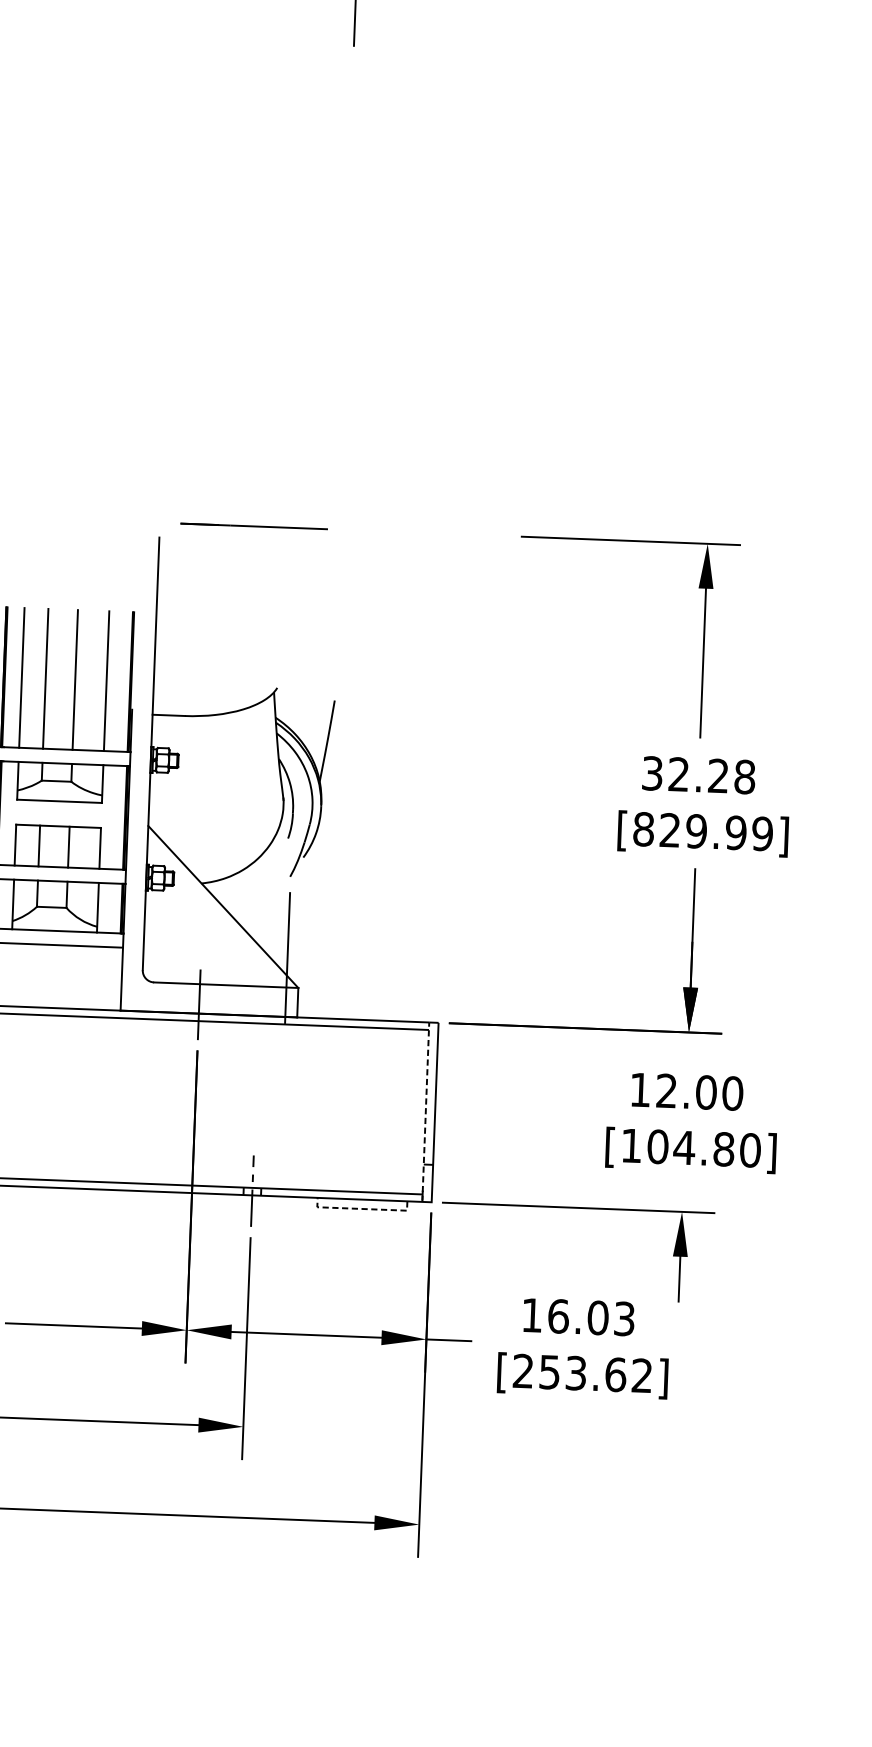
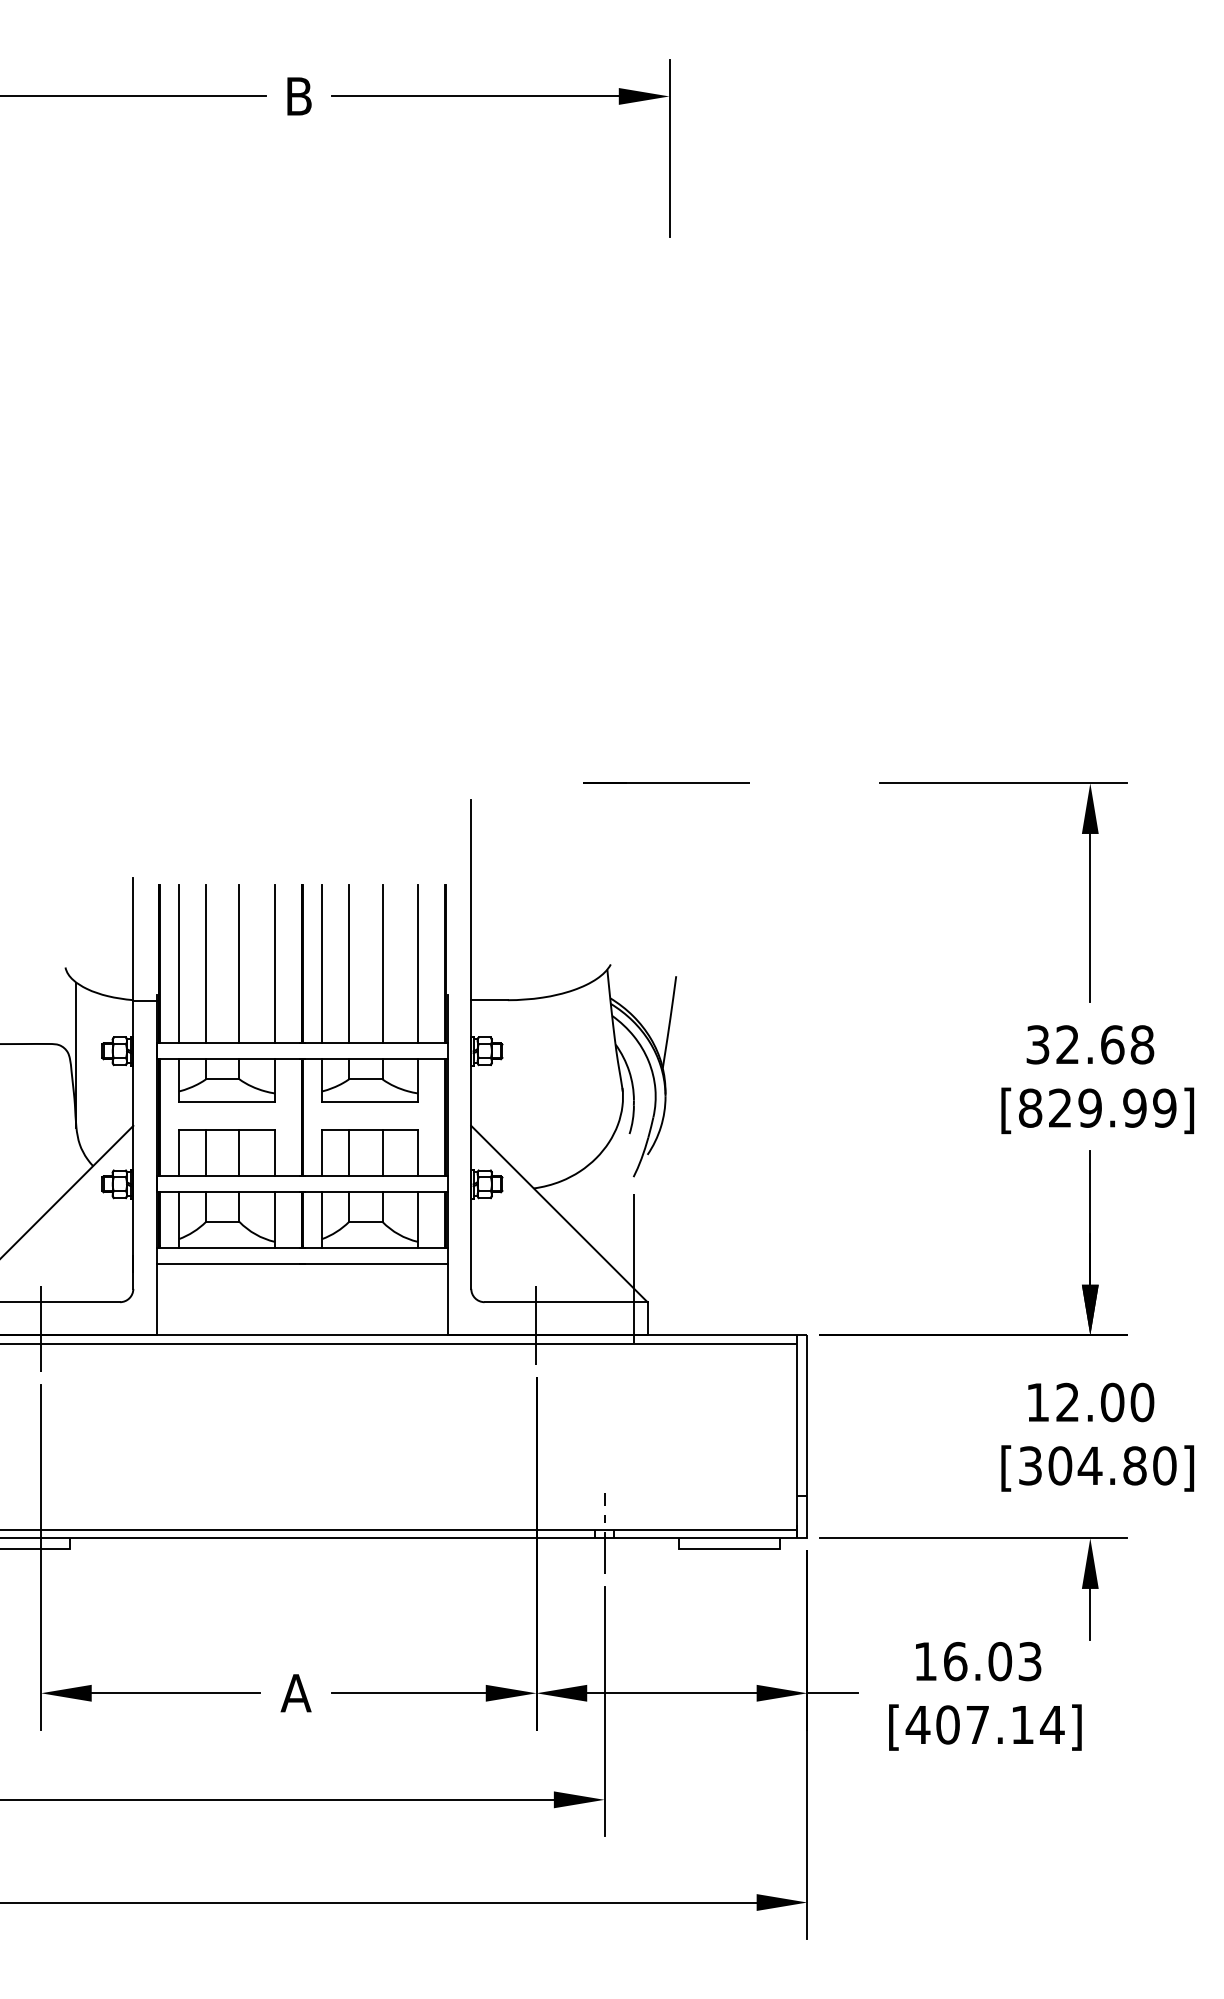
line: (253, 525) -> (666, 782), moved
text: (718, 775) -> (1112, 1044), 32.28 -> 32.68
line: (425, 1111) -> (796, 1436), dashed -> solid
text: (631, 1145) -> (1030, 1465), [104.80] -> [304.80]
line: (362, 1208) -> (729, 1548), dashed -> solid
text: (582, 1373) -> (984, 1724), [253.62] -> [407.14]

